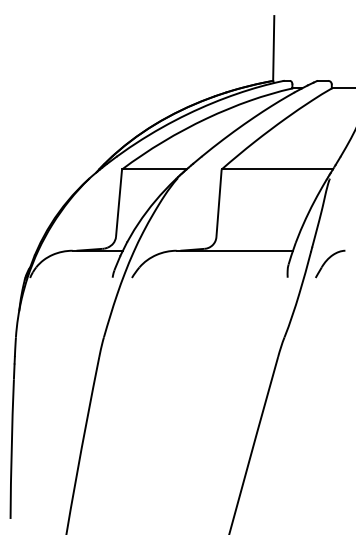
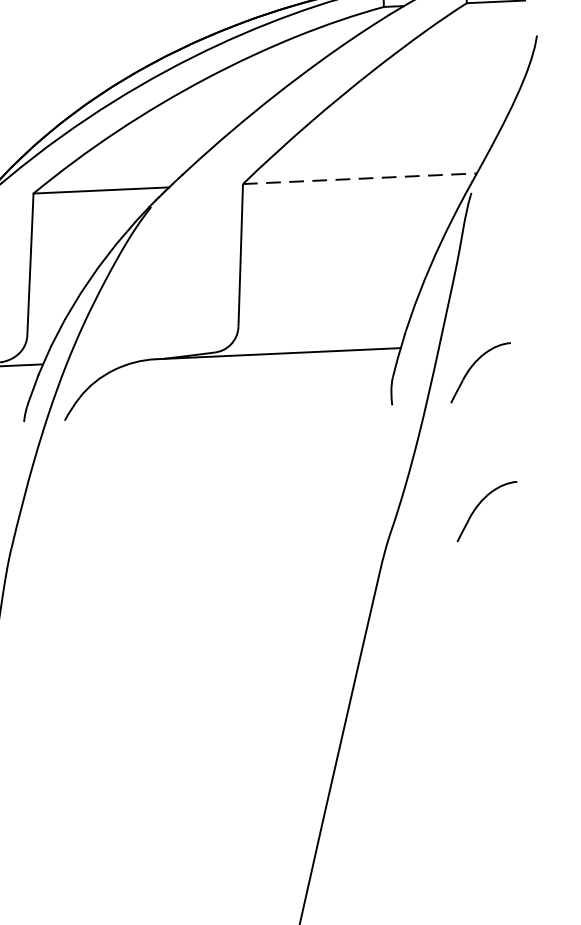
line: (277, 169) -> (360, 178), solid -> dashed
part: (330, 329) -> (487, 510), added

